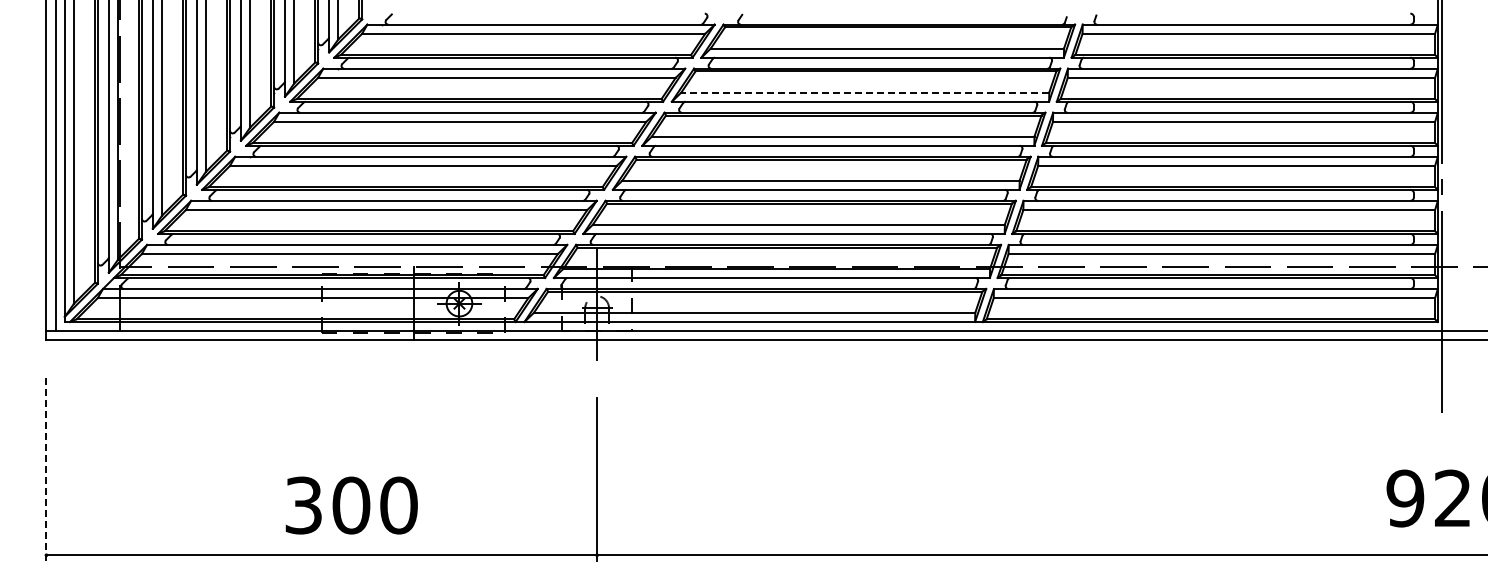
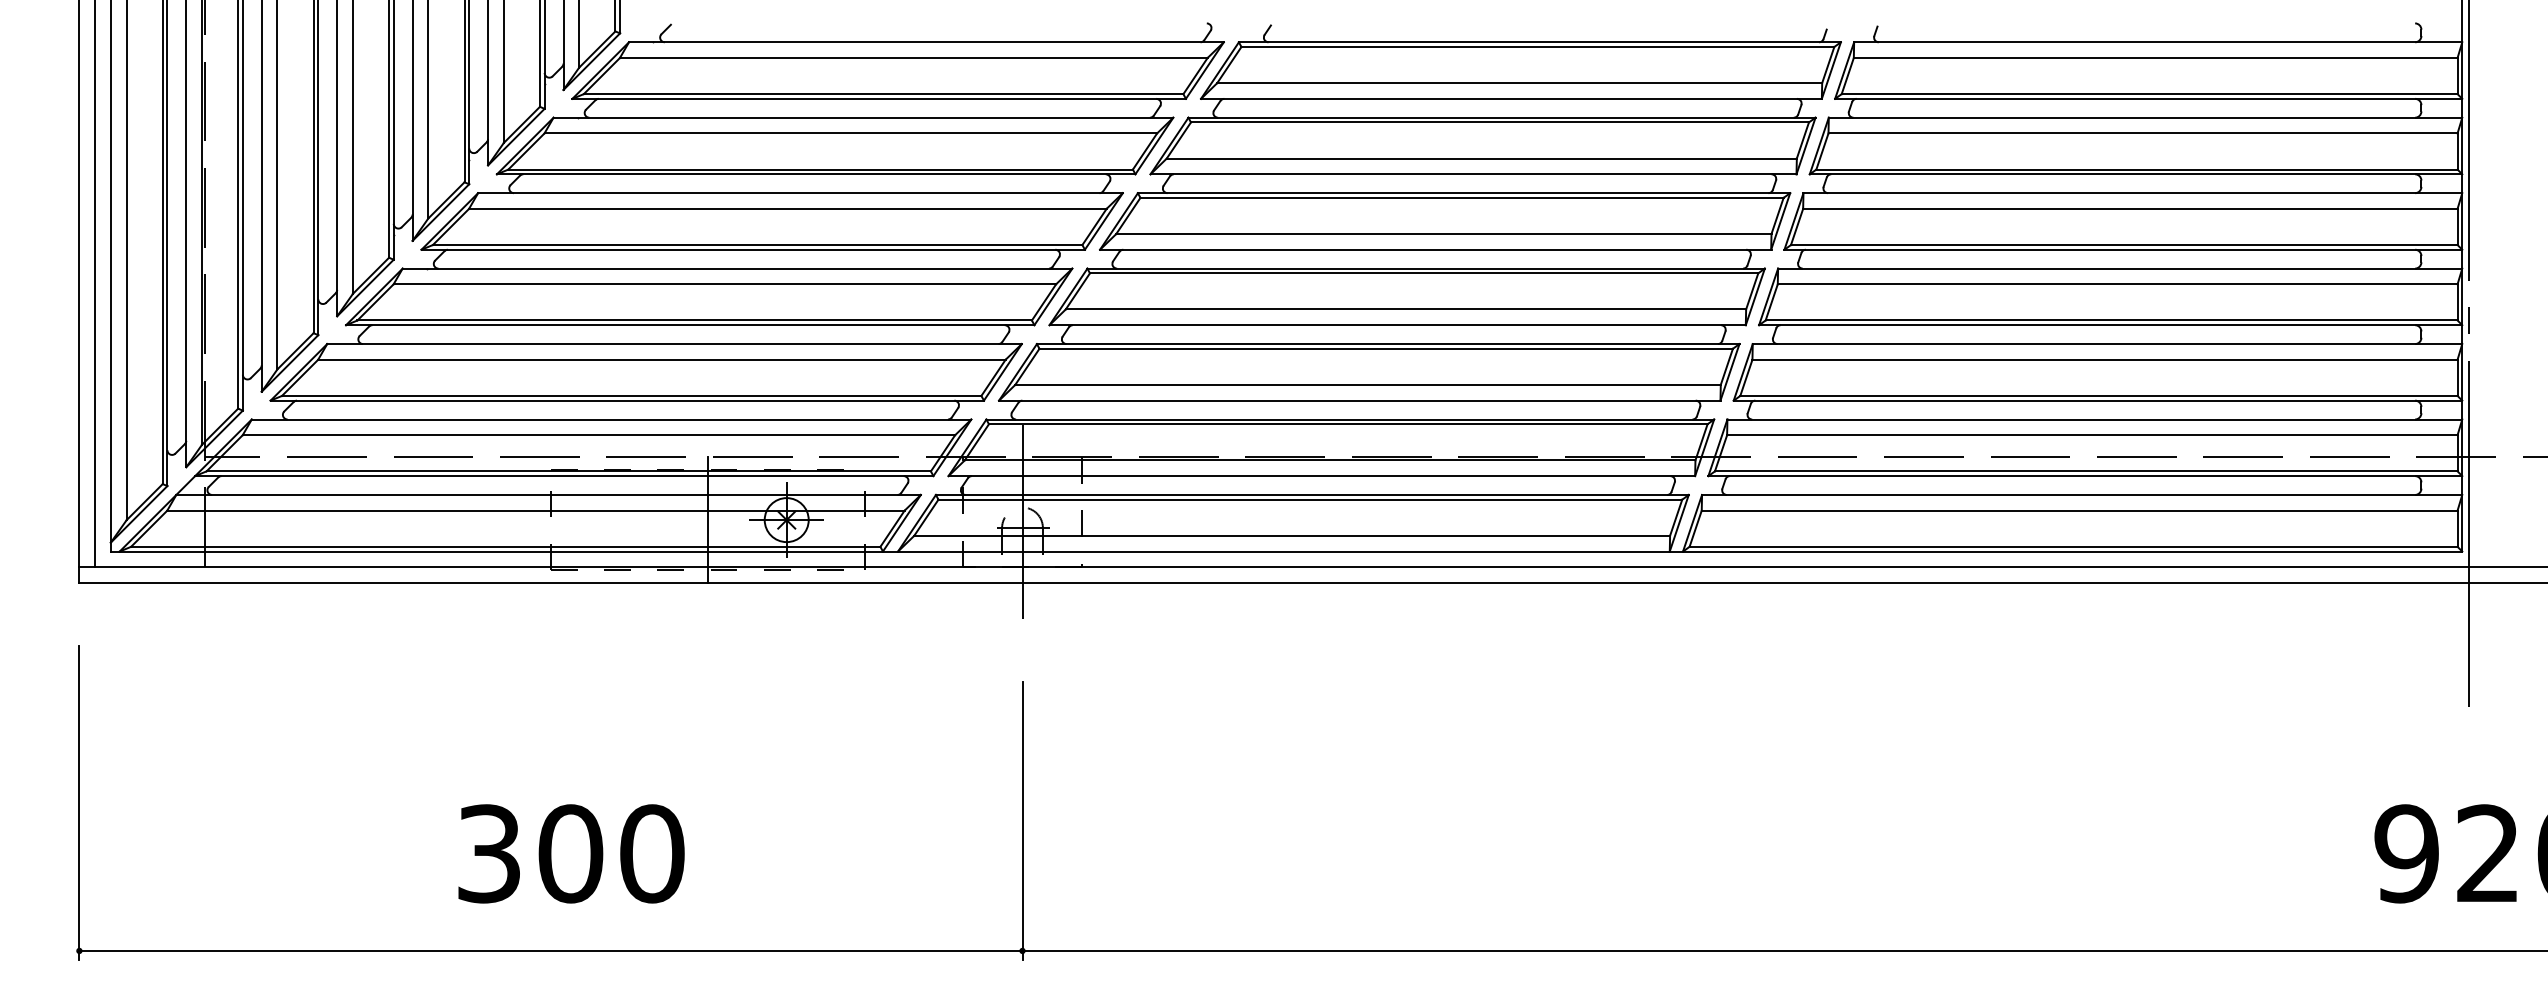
line: (865, 92) -> (1482, 158), dashed -> solid
line: (46, 468) -> (79, 802), dashed -> solid
text: (351, 505) -> (570, 853), moved

